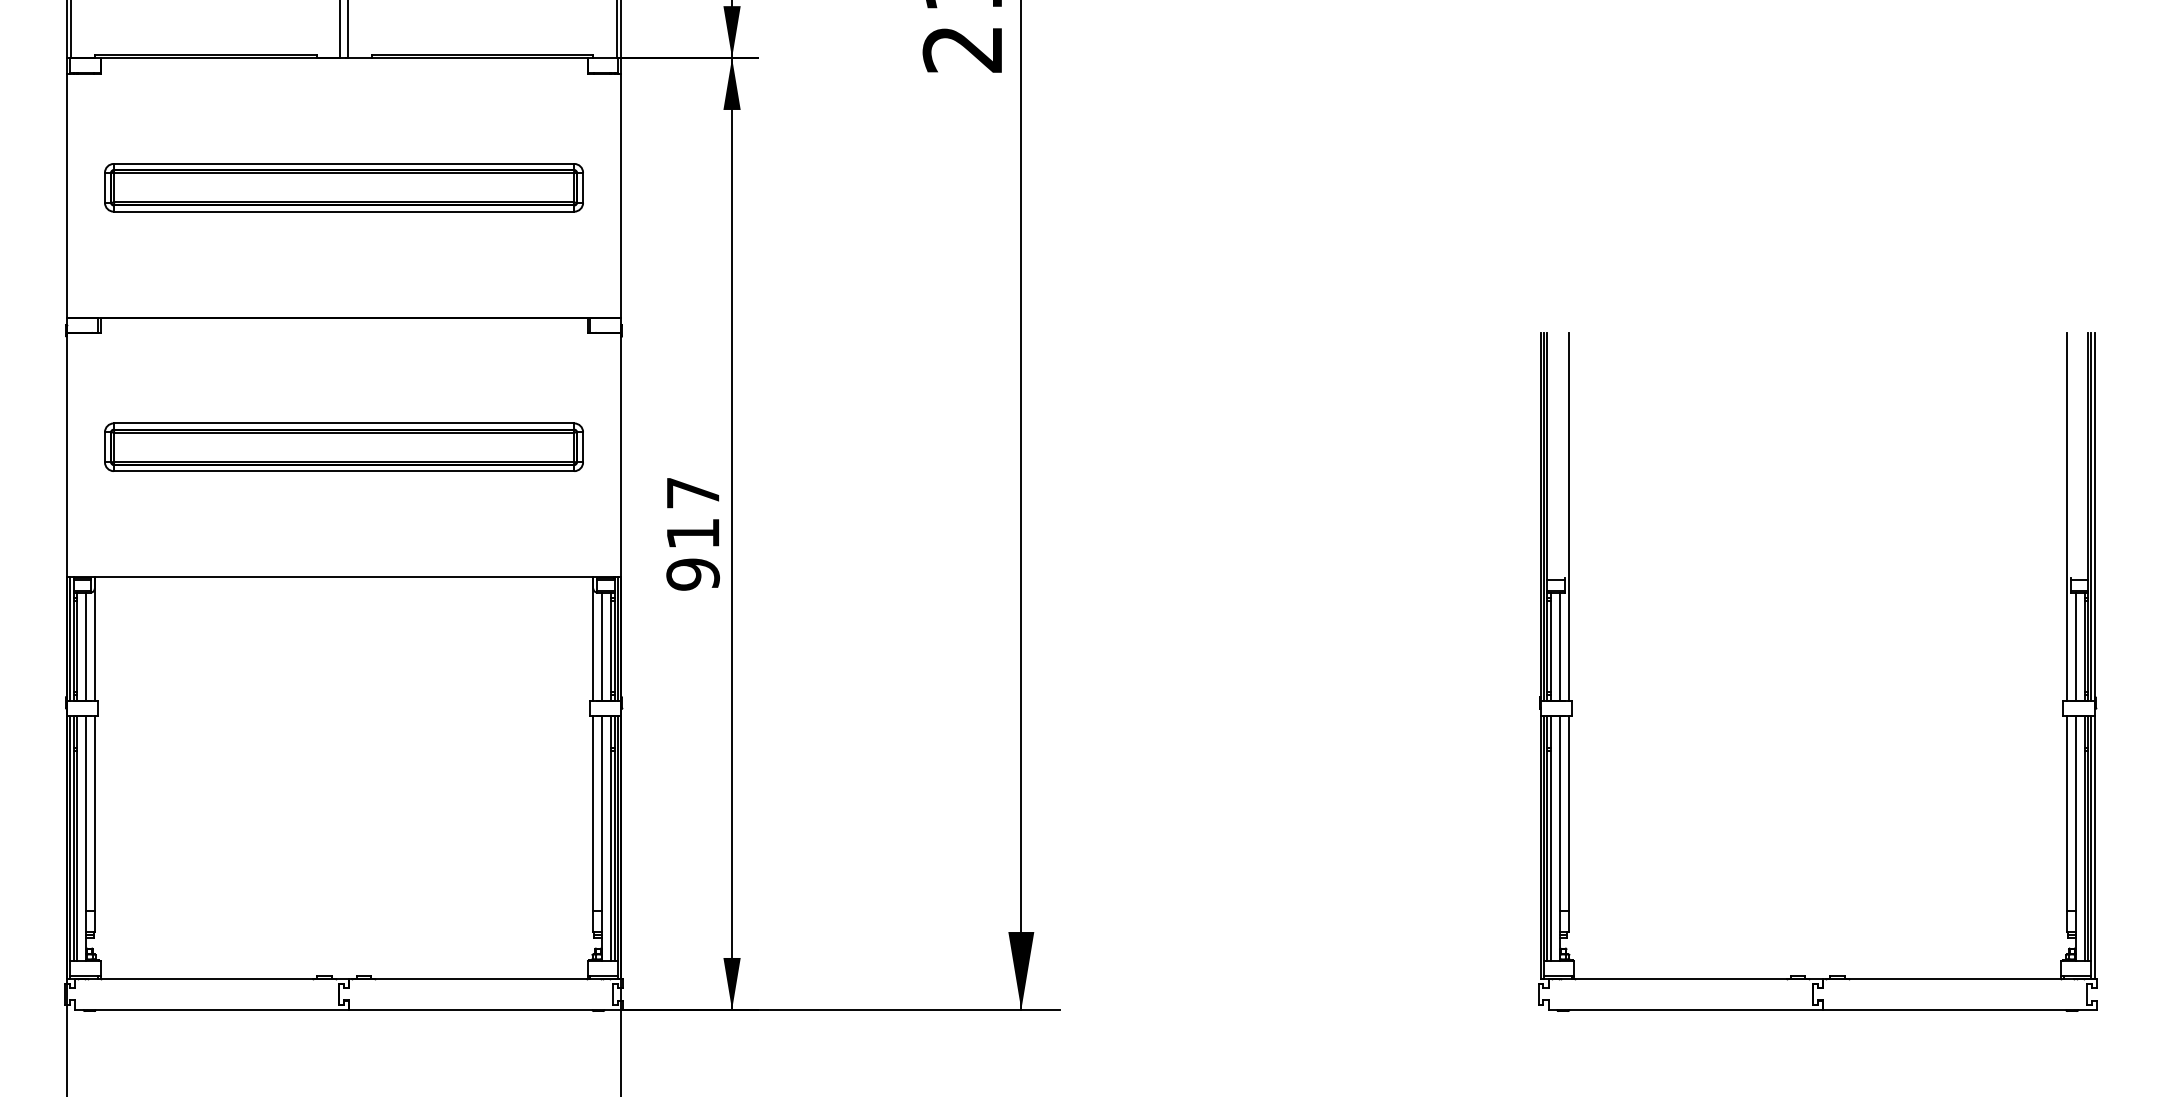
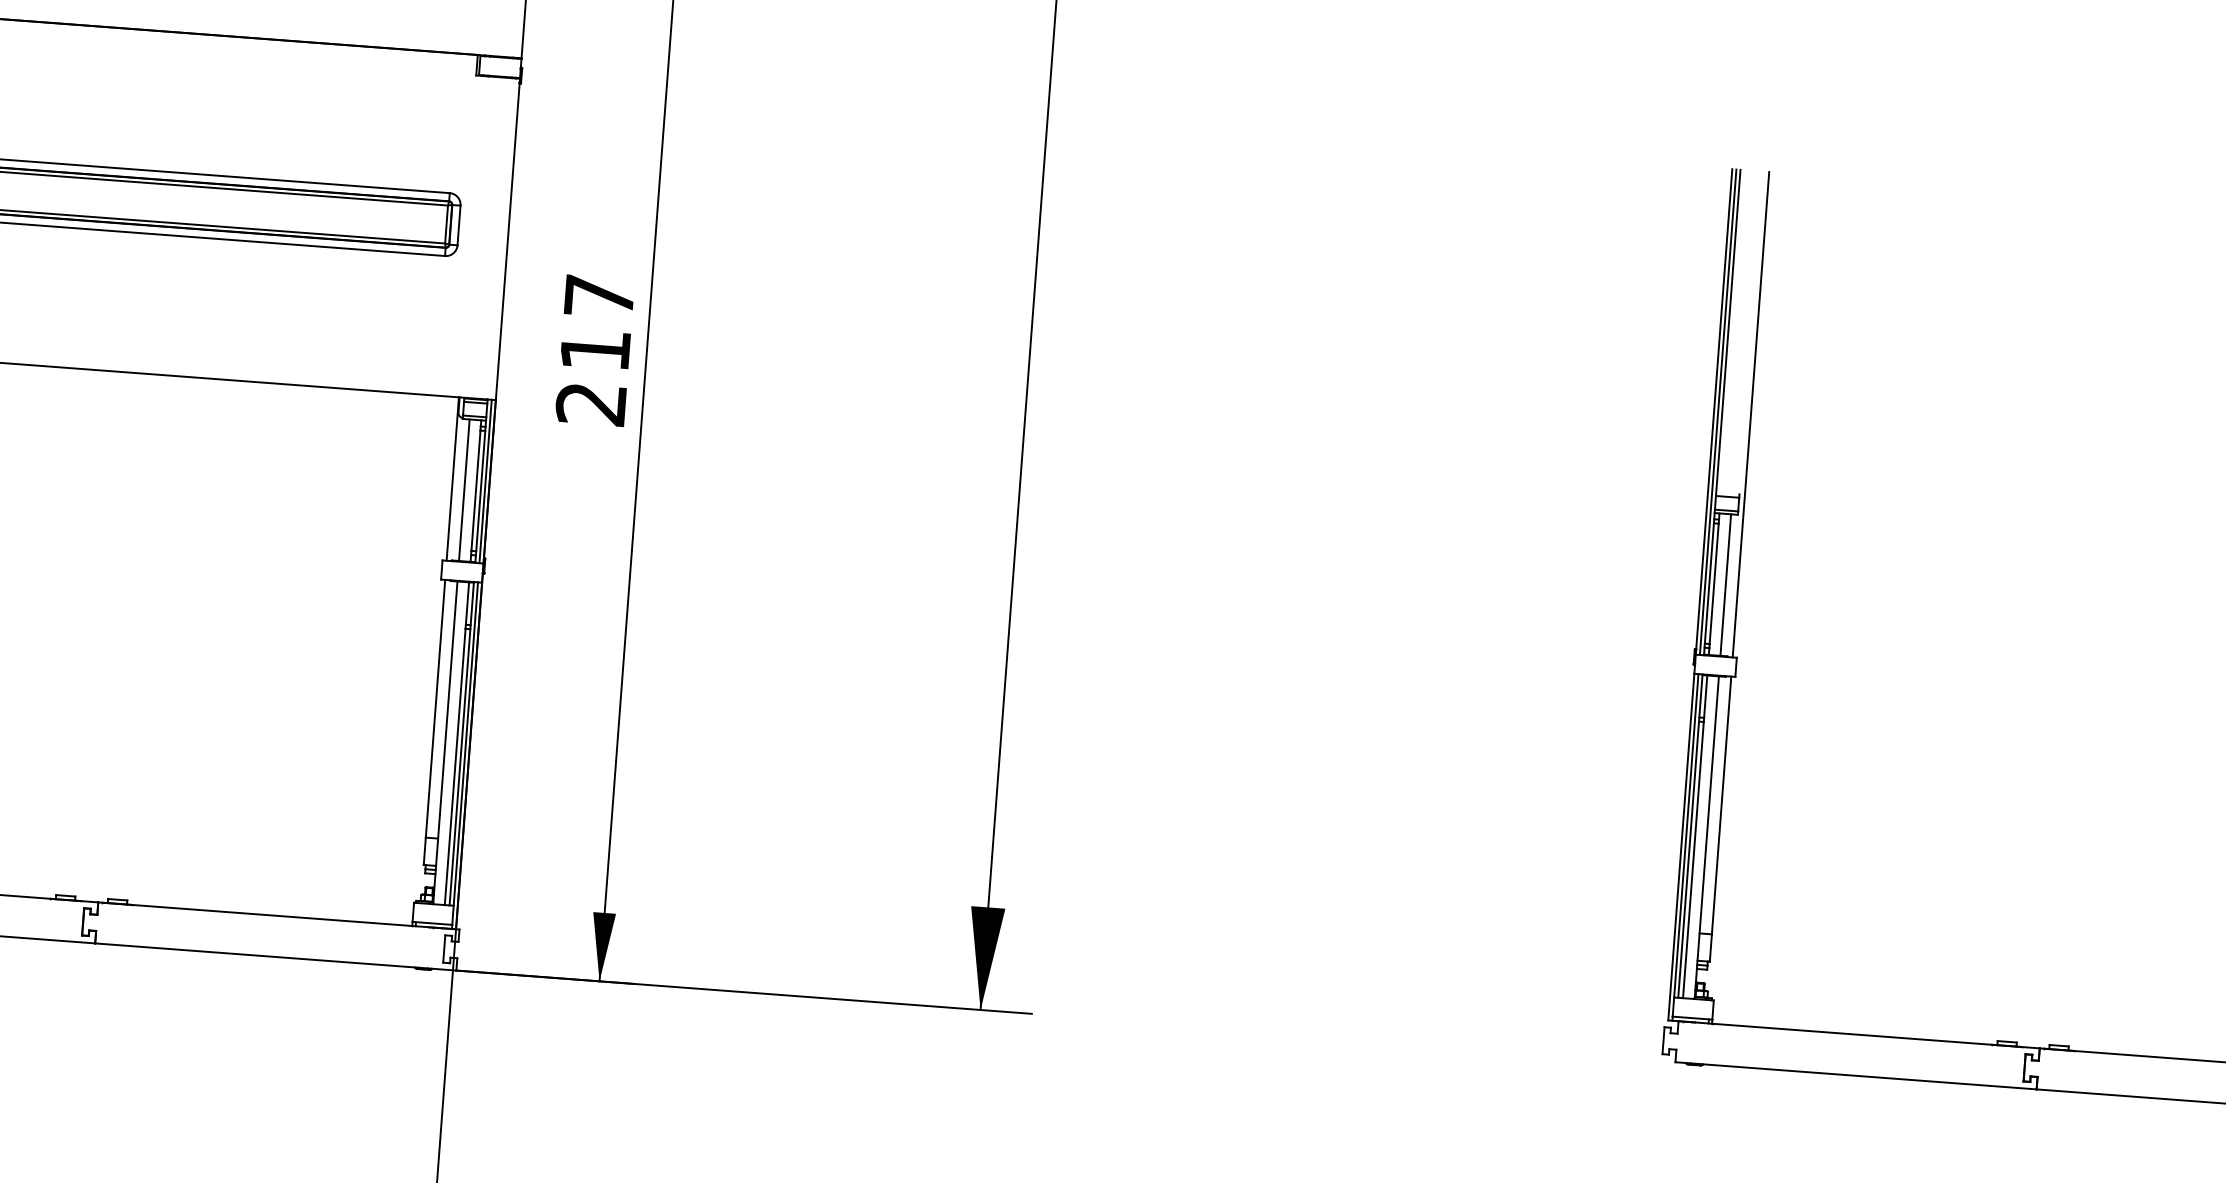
text: (692, 574) -> (590, 403), 917 -> 217

